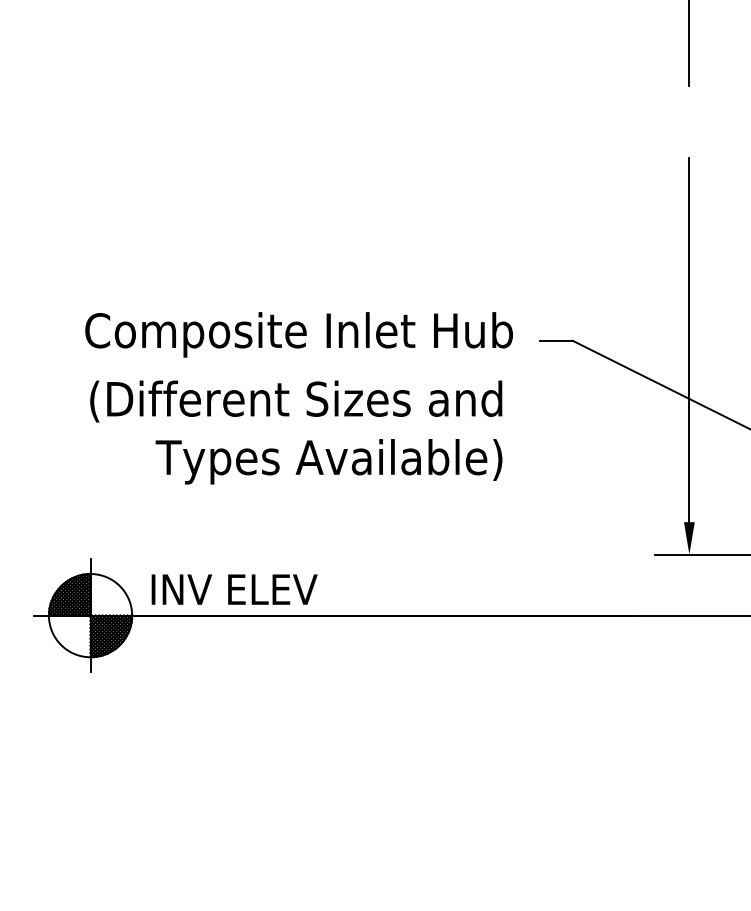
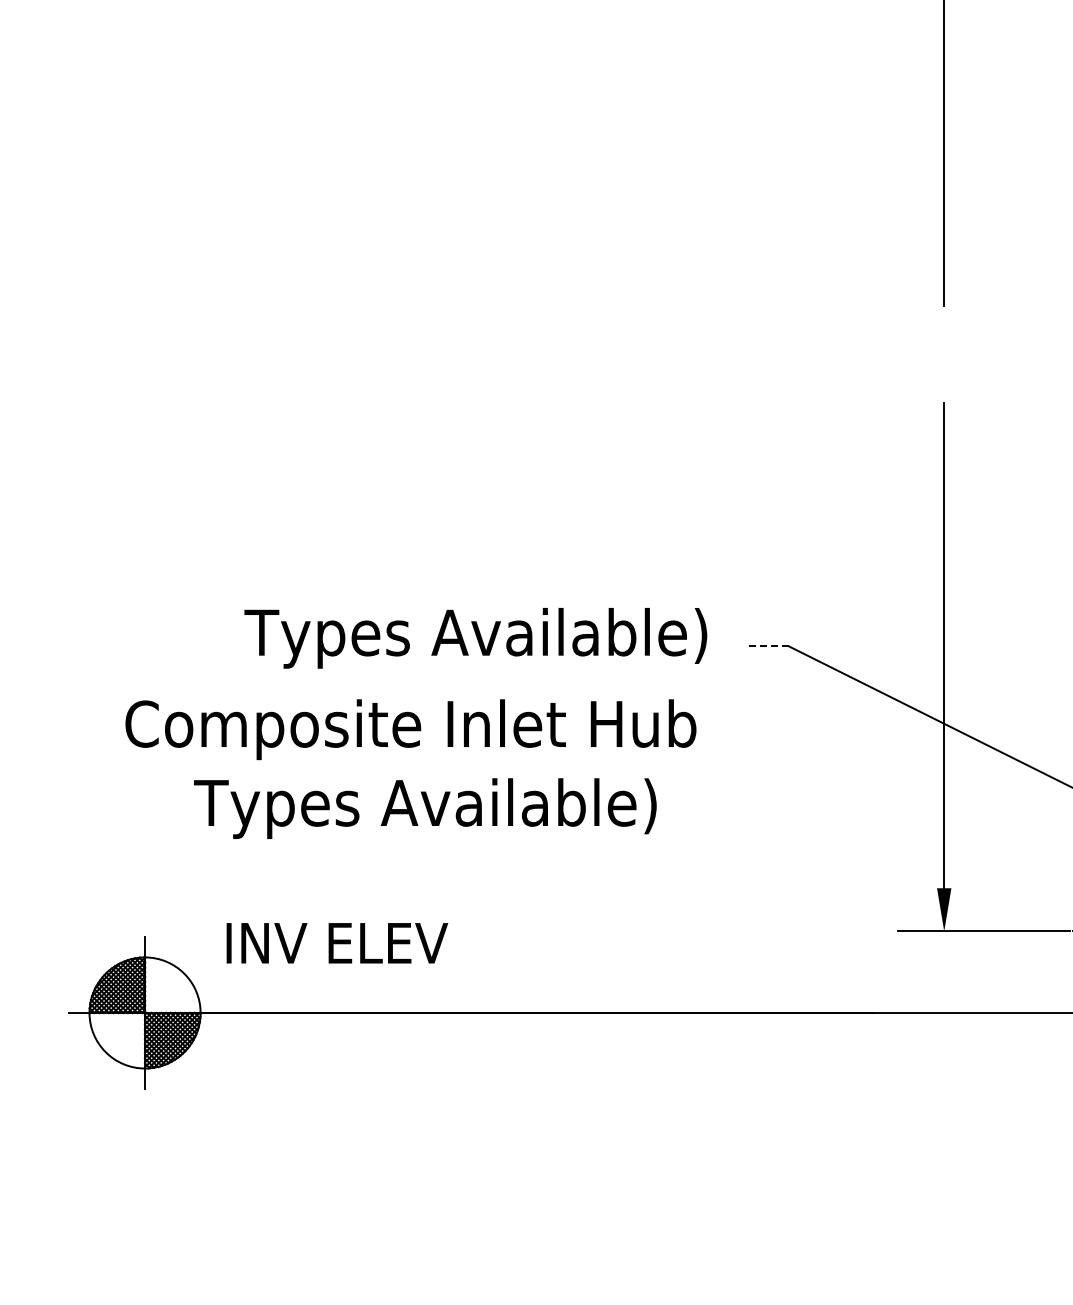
text: (299, 335) -> (423, 638), Composite Inlet Hub -> Types Available)
line: (556, 341) -> (767, 646), solid -> dashed
text: (289, 403) -> (410, 729), (Different Sizes and -> Composite Inlet Hub
text: (329, 461) -> (425, 808), moved
text: (234, 589) -> (337, 943), moved

